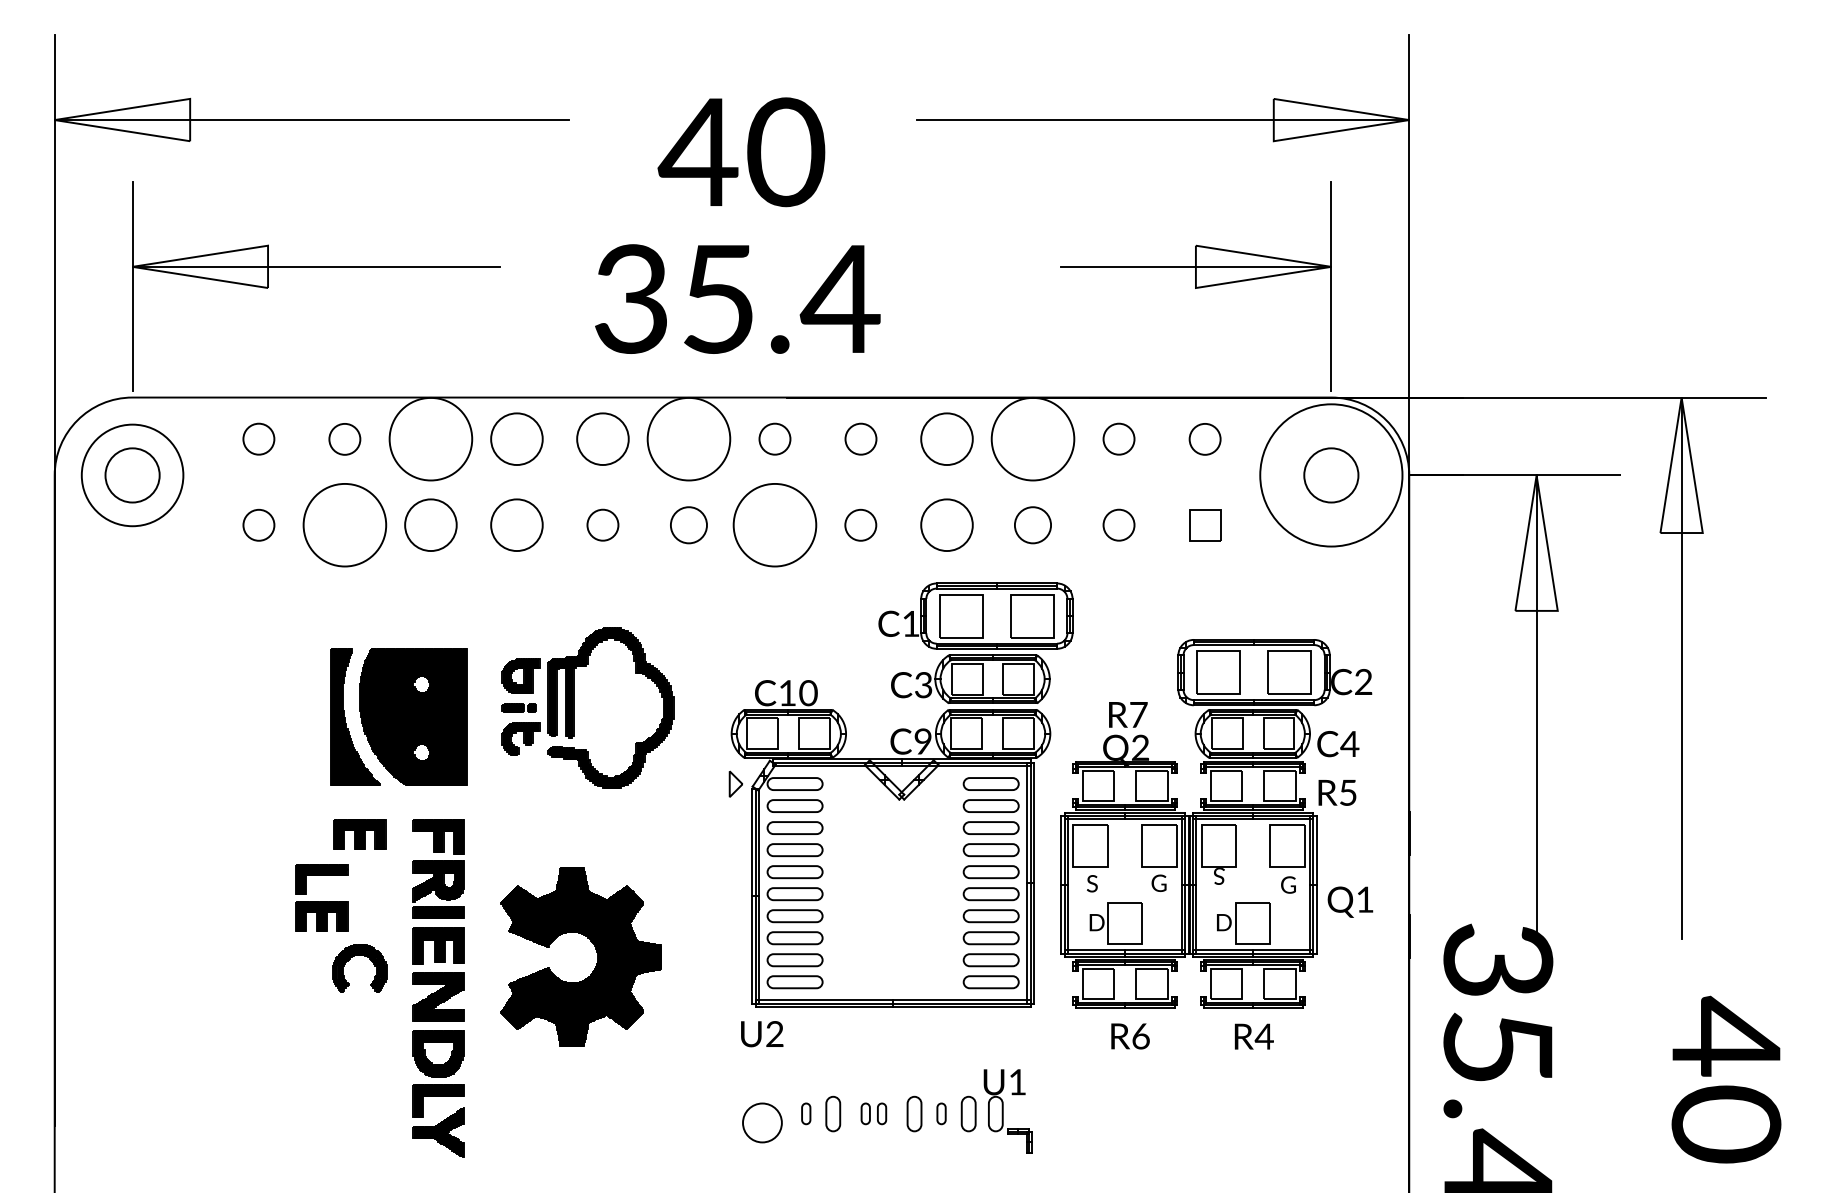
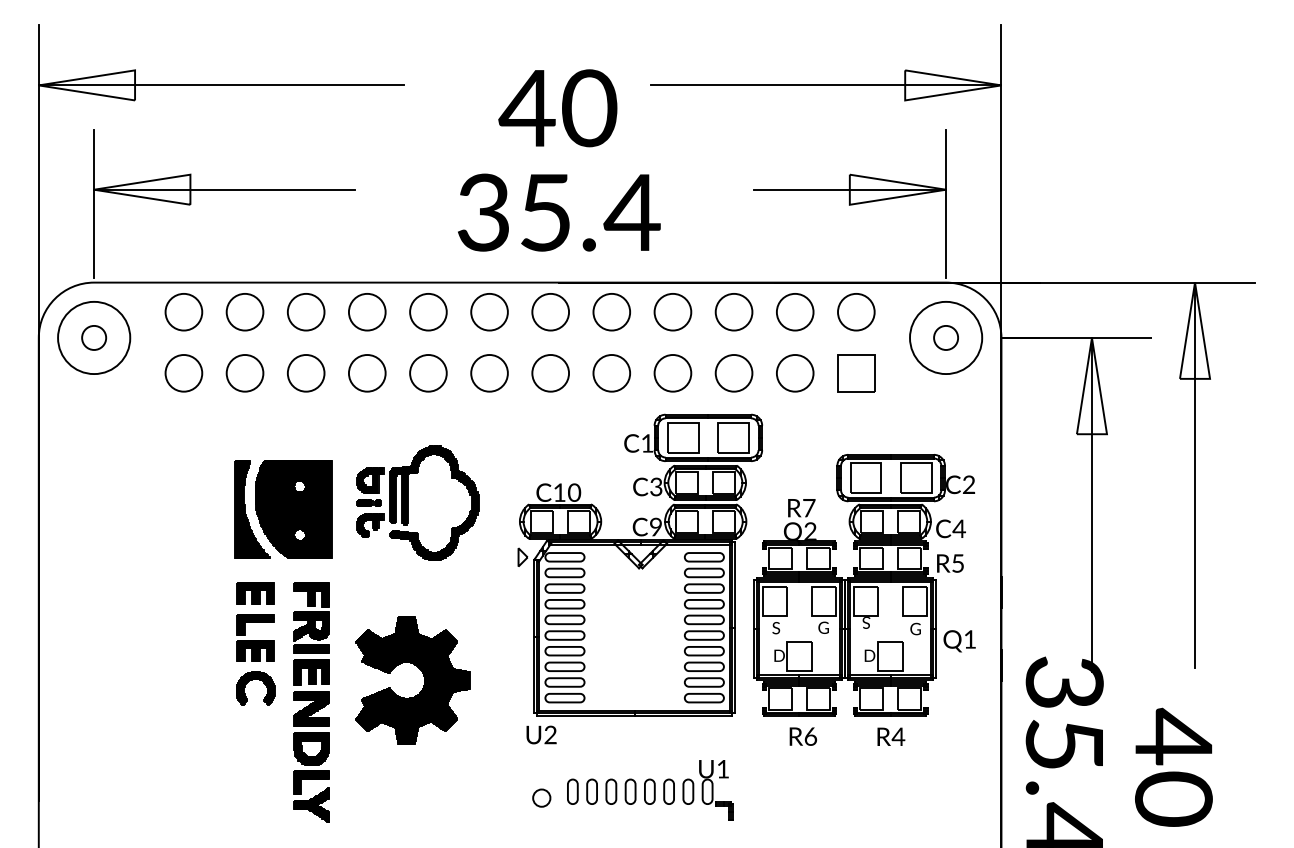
text: (740, 152) -> (557, 108), moved
text: (738, 298) -> (559, 212), moved
circle: (258, 438) -> (183, 311), size x1.67
circle: (429, 438) -> (305, 311), size x0.62
circle: (688, 438) -> (489, 311), size x0.62
circle: (774, 438) -> (550, 311), size x1.67
circle: (860, 438) -> (611, 311), size x1.67
circle: (1032, 438) -> (733, 311), size x0.62
circle: (1118, 438) -> (794, 311), size x1.67
circle: (344, 439) -> (244, 312), size x1.67
circle: (1205, 439) -> (856, 312), size x1.67
circle: (133, 474) -> (94, 337), size x0.62
circle: (1331, 474) -> (946, 337), size x0.62
circle: (1331, 474) -> (946, 337), size x0.71
circle: (258, 525) -> (183, 373), size x1.67
circle: (344, 525) -> (244, 373), size x0.62
circle: (603, 525) -> (428, 373), size x1.67
circle: (688, 525) -> (489, 373), size x1.43
circle: (774, 525) -> (550, 373), size x0.62
circle: (860, 525) -> (611, 373), size x1.67
circle: (1032, 525) -> (733, 373), size x1.43
circle: (1118, 525) -> (794, 373), size x1.67
part: (1205, 525) -> (856, 373), size x1.67
part: (321, 896) -> (255, 637), moved
text: (1725, 1078) -> (1173, 766), moved
part: (805, 1113) -> (572, 791), size x1.67
part: (873, 1113) -> (620, 791), size x1.67
part: (940, 1113) -> (668, 791), size x1.67
circle: (762, 1122) -> (541, 797), size x0.62

